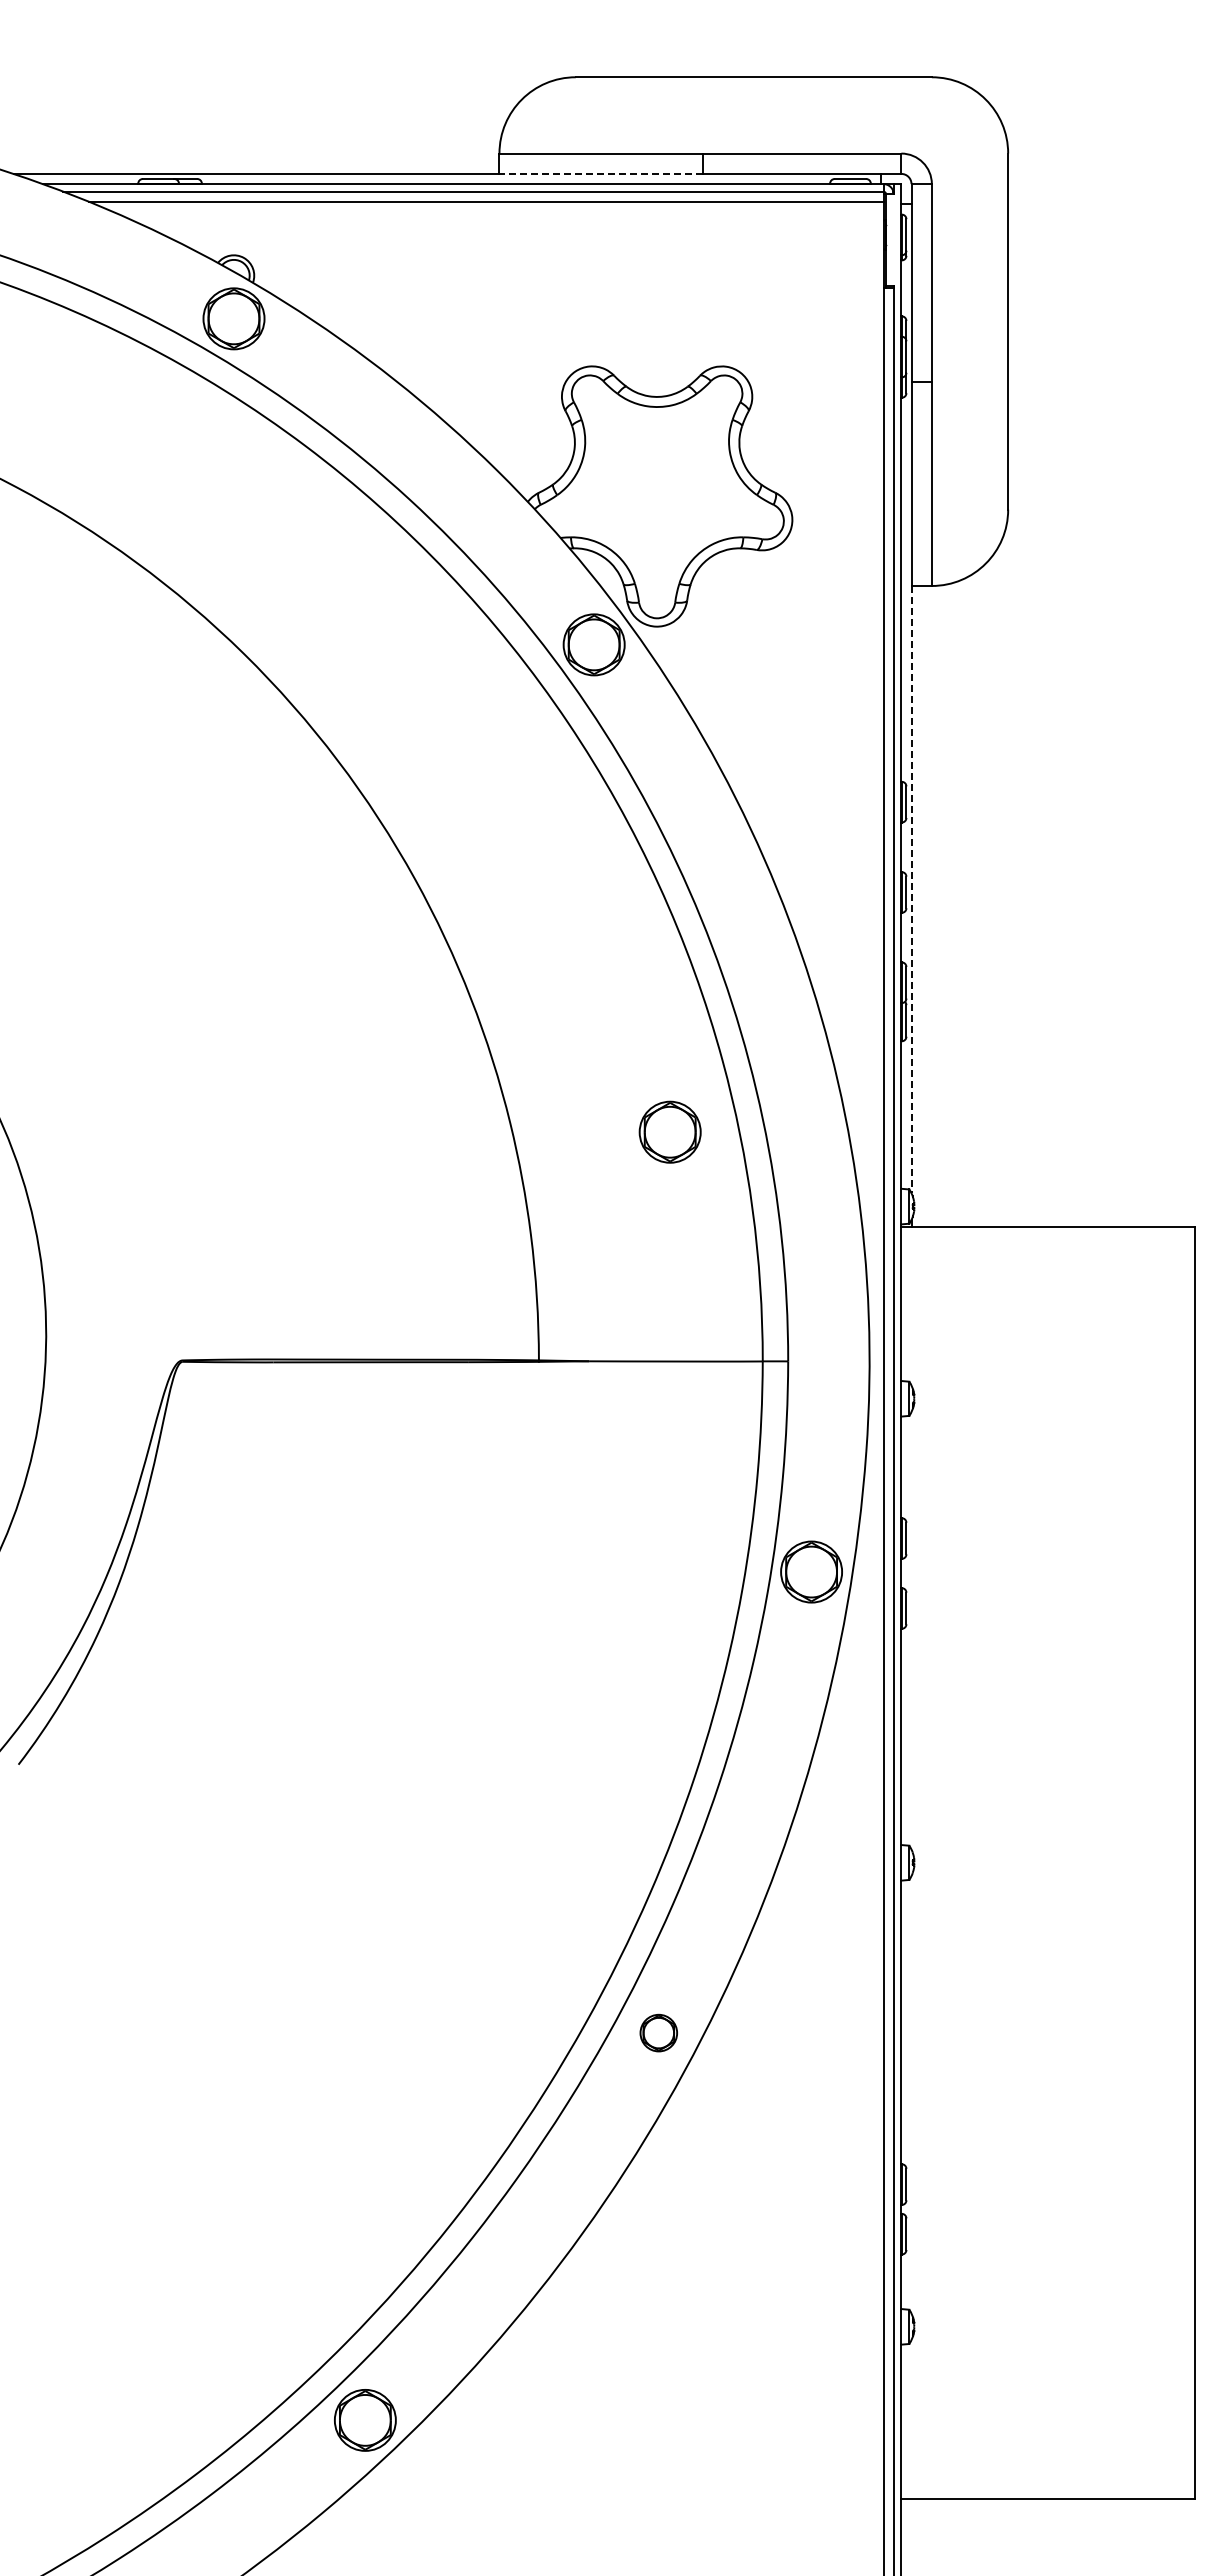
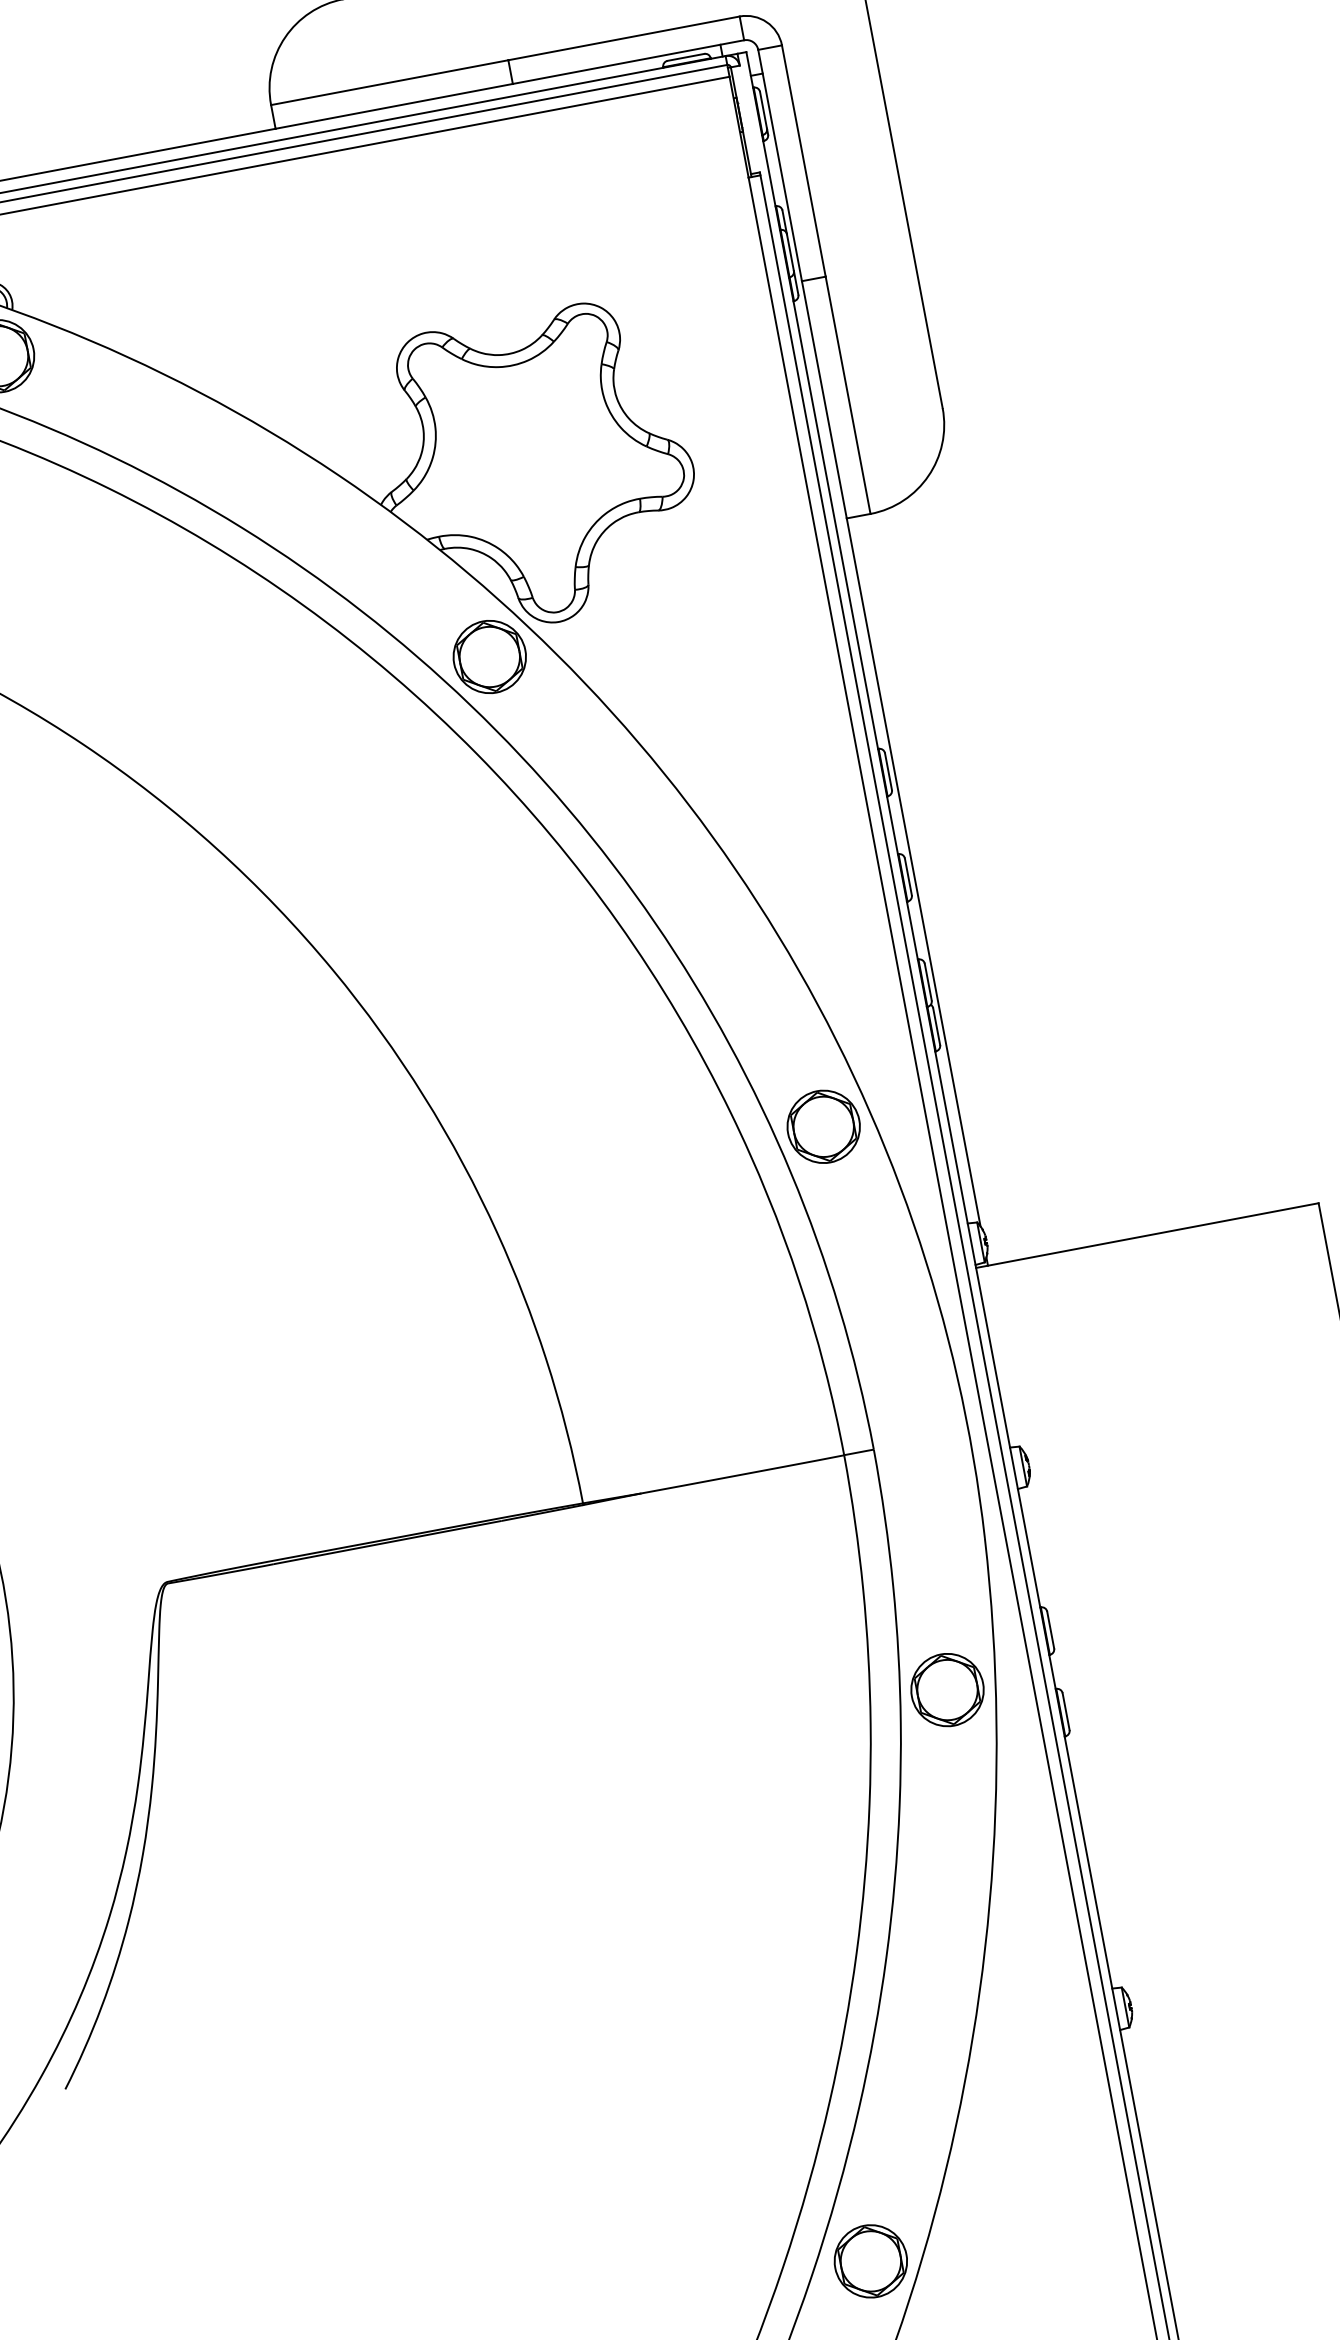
line: (601, 173) -> (394, 105), dashed -> solid
line: (911, 889) -> (913, 872), dashed -> solid
part: (669, 1131) -> (822, 1126), moved
part: (658, 2032) -> (870, 2260), size x1.67

